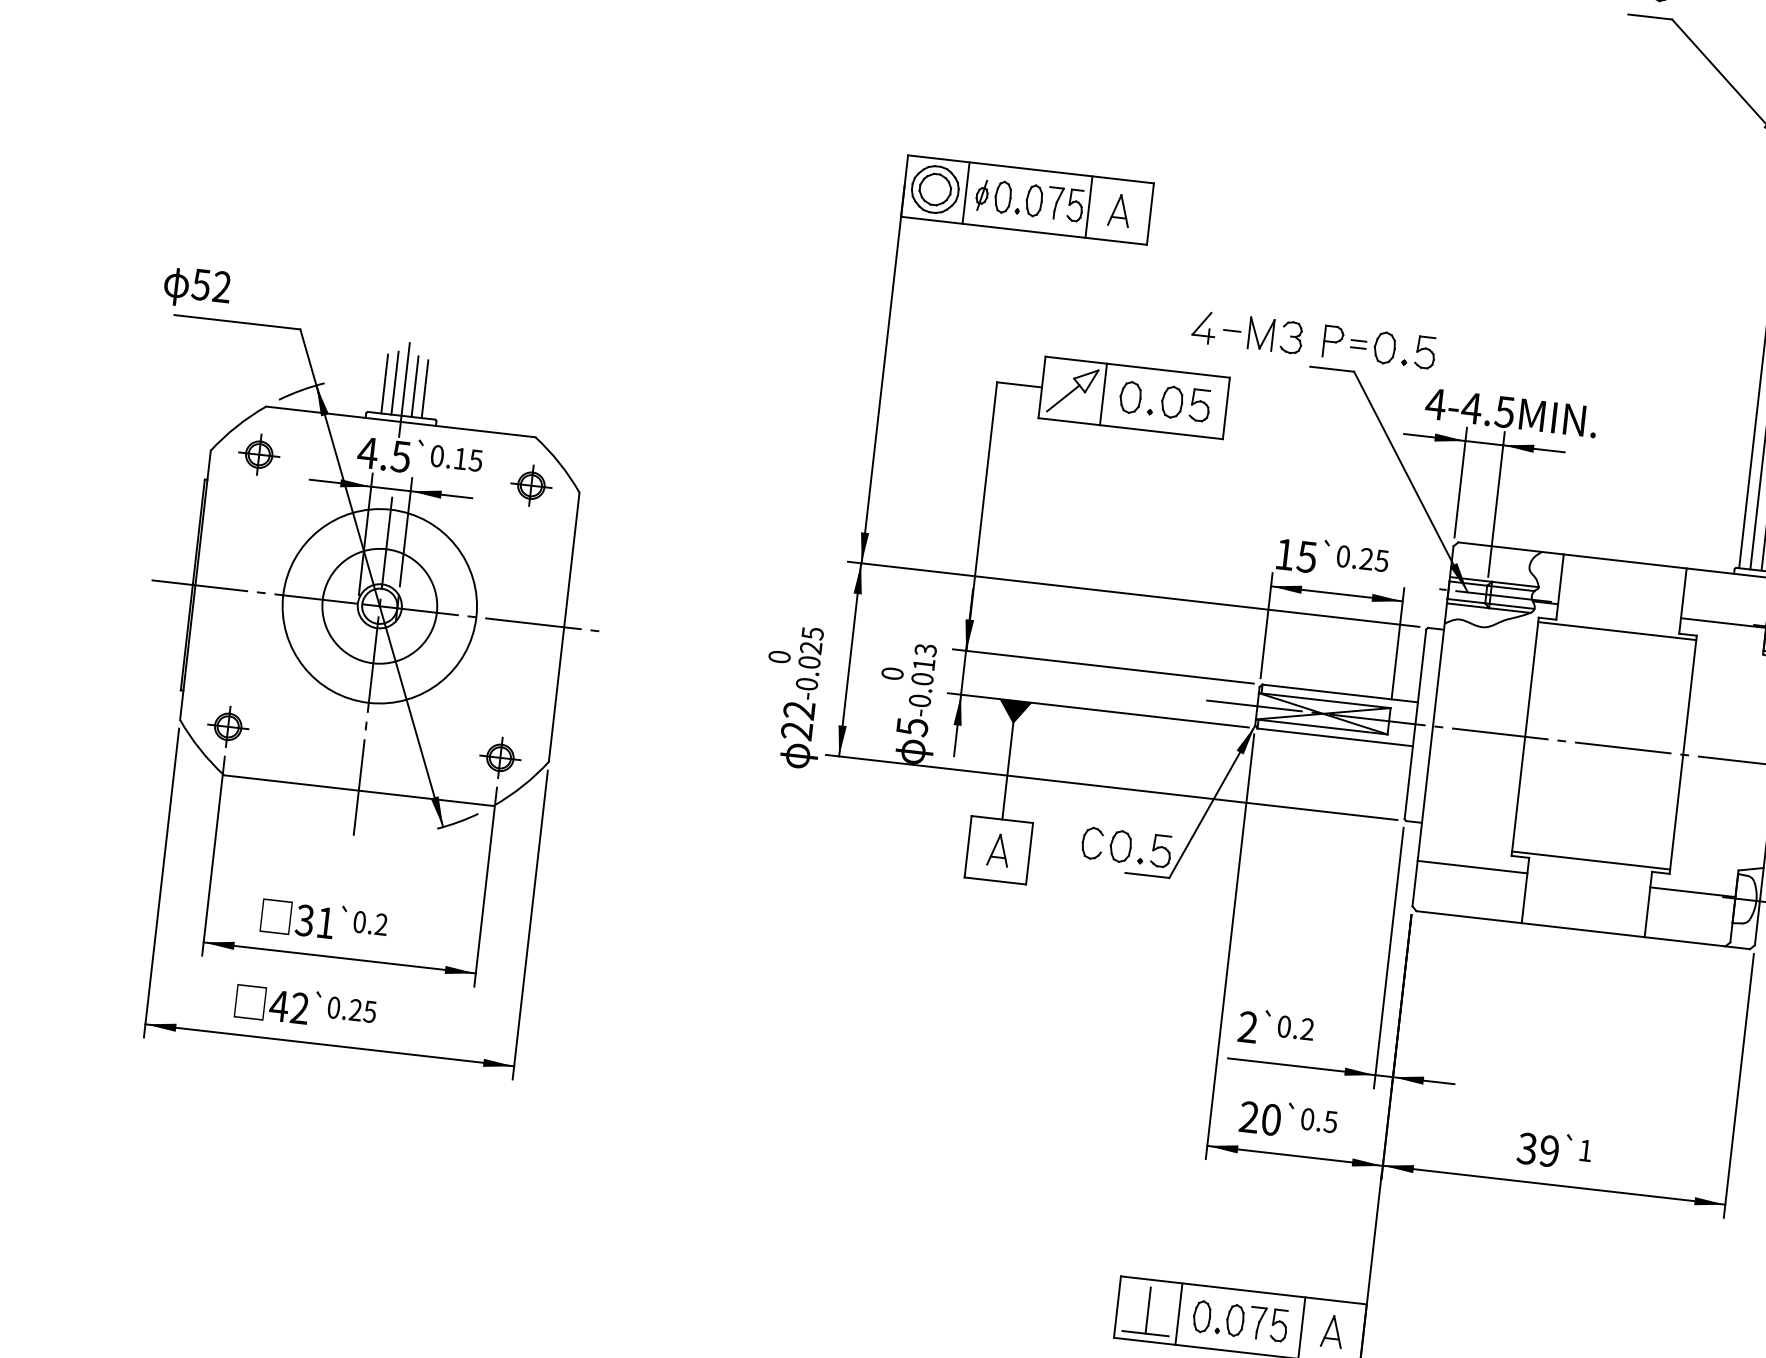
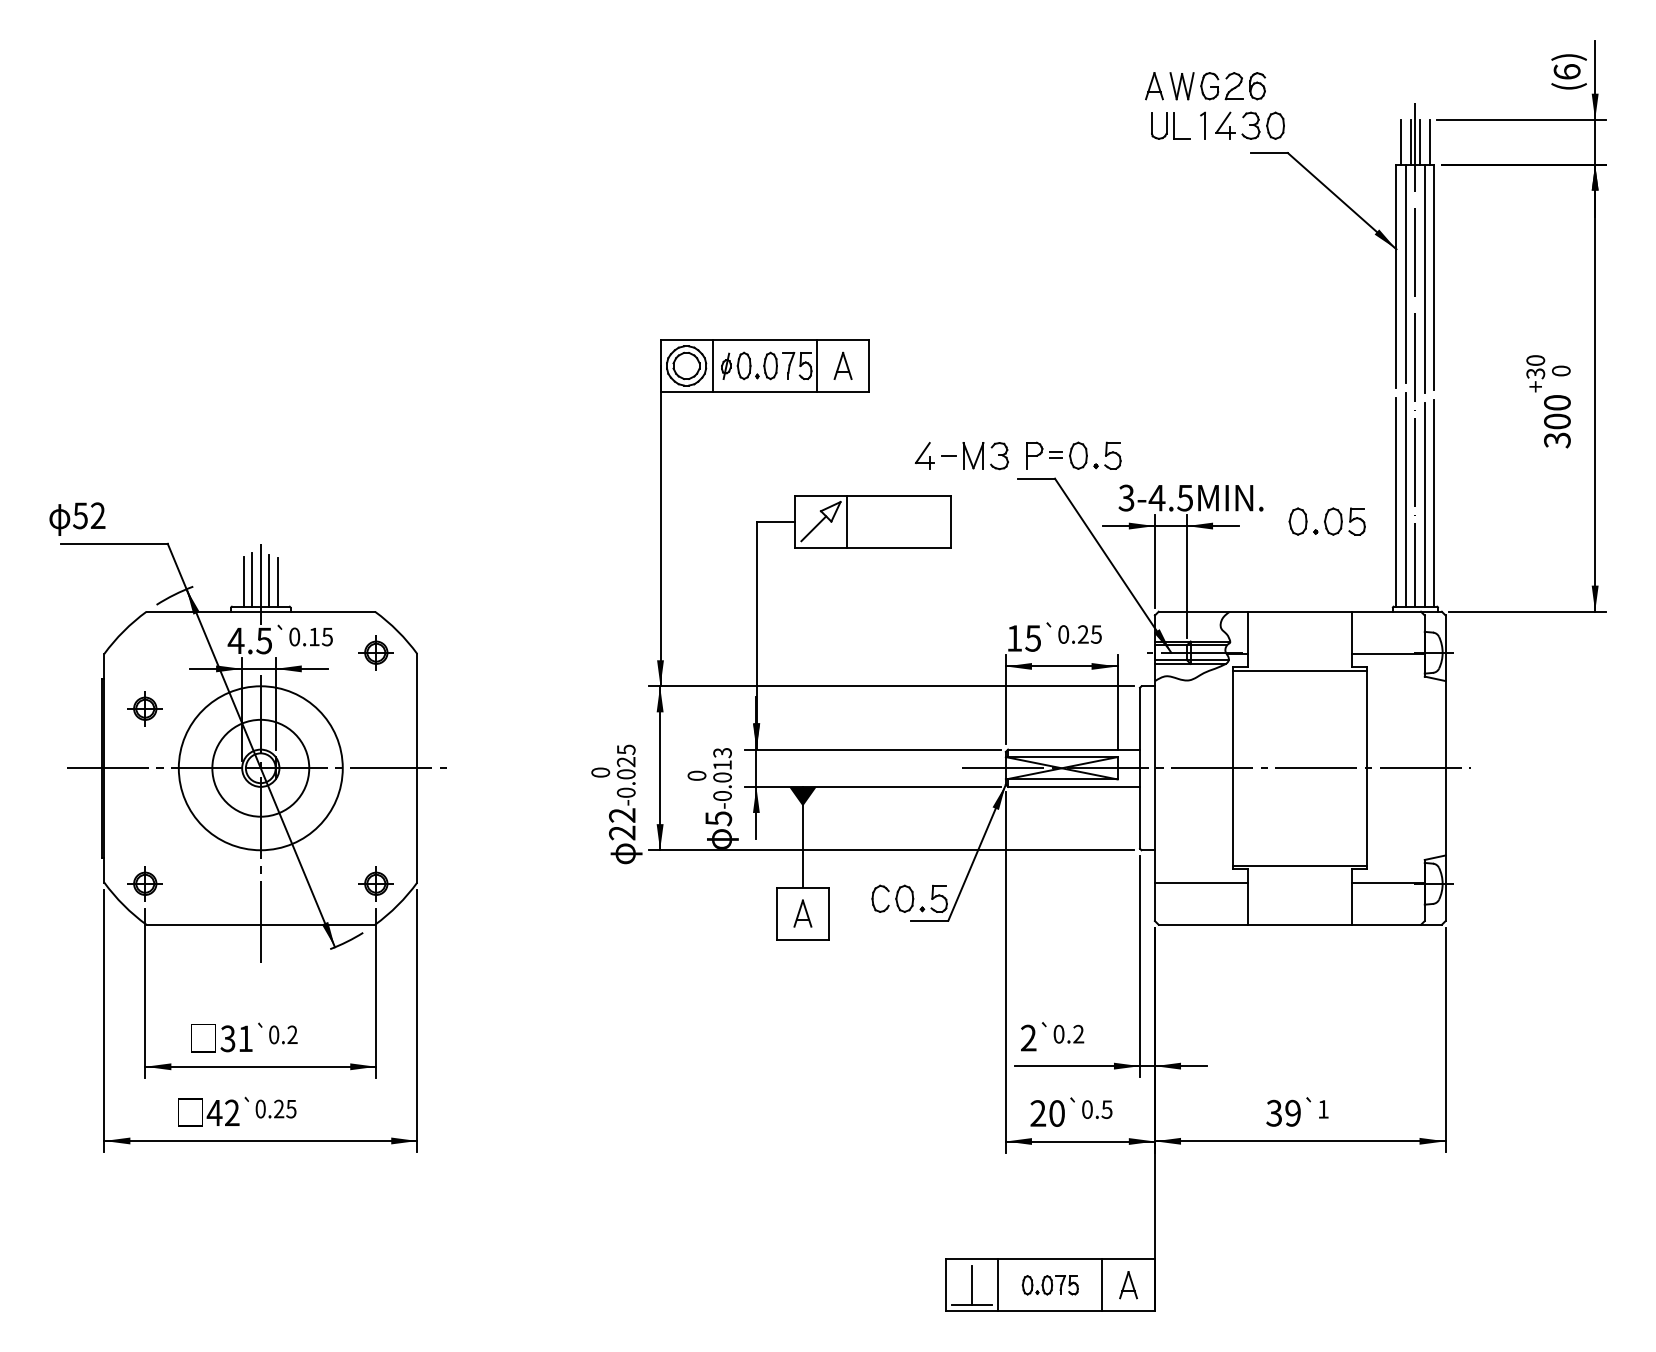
part: (1164, 401) -> (1326, 521), moved
text: (1435, 403) -> (1126, 497), 4-4.5MIN. -> 3-4.5MIN.
part: (258, 454) -> (144, 708), moved
part: (1240, 1321) -> (1050, 1285), size x0.7

